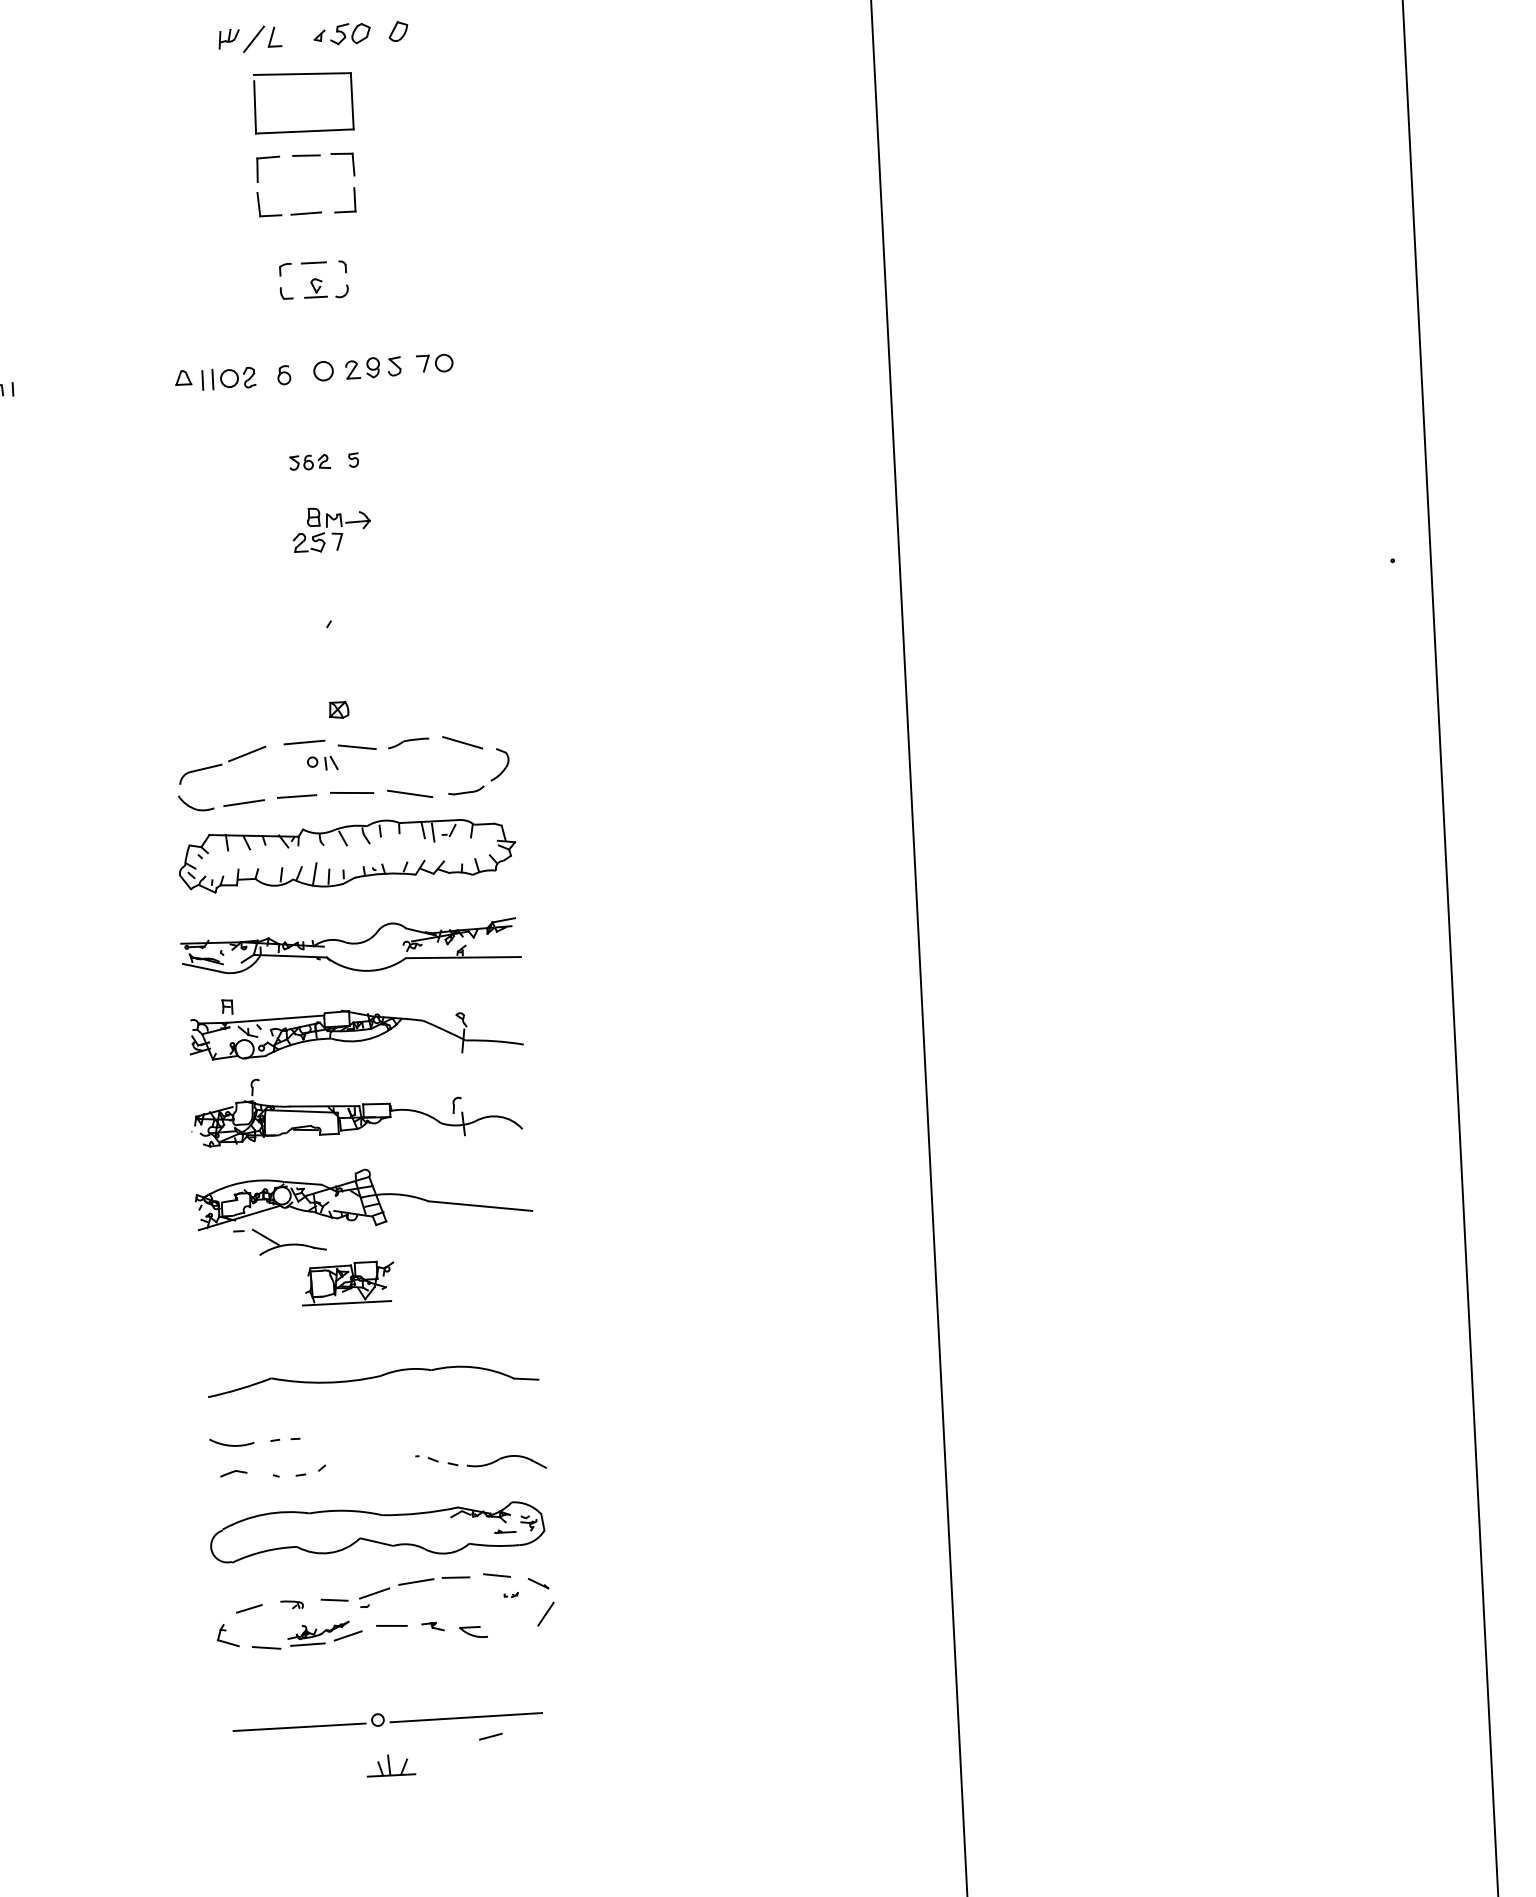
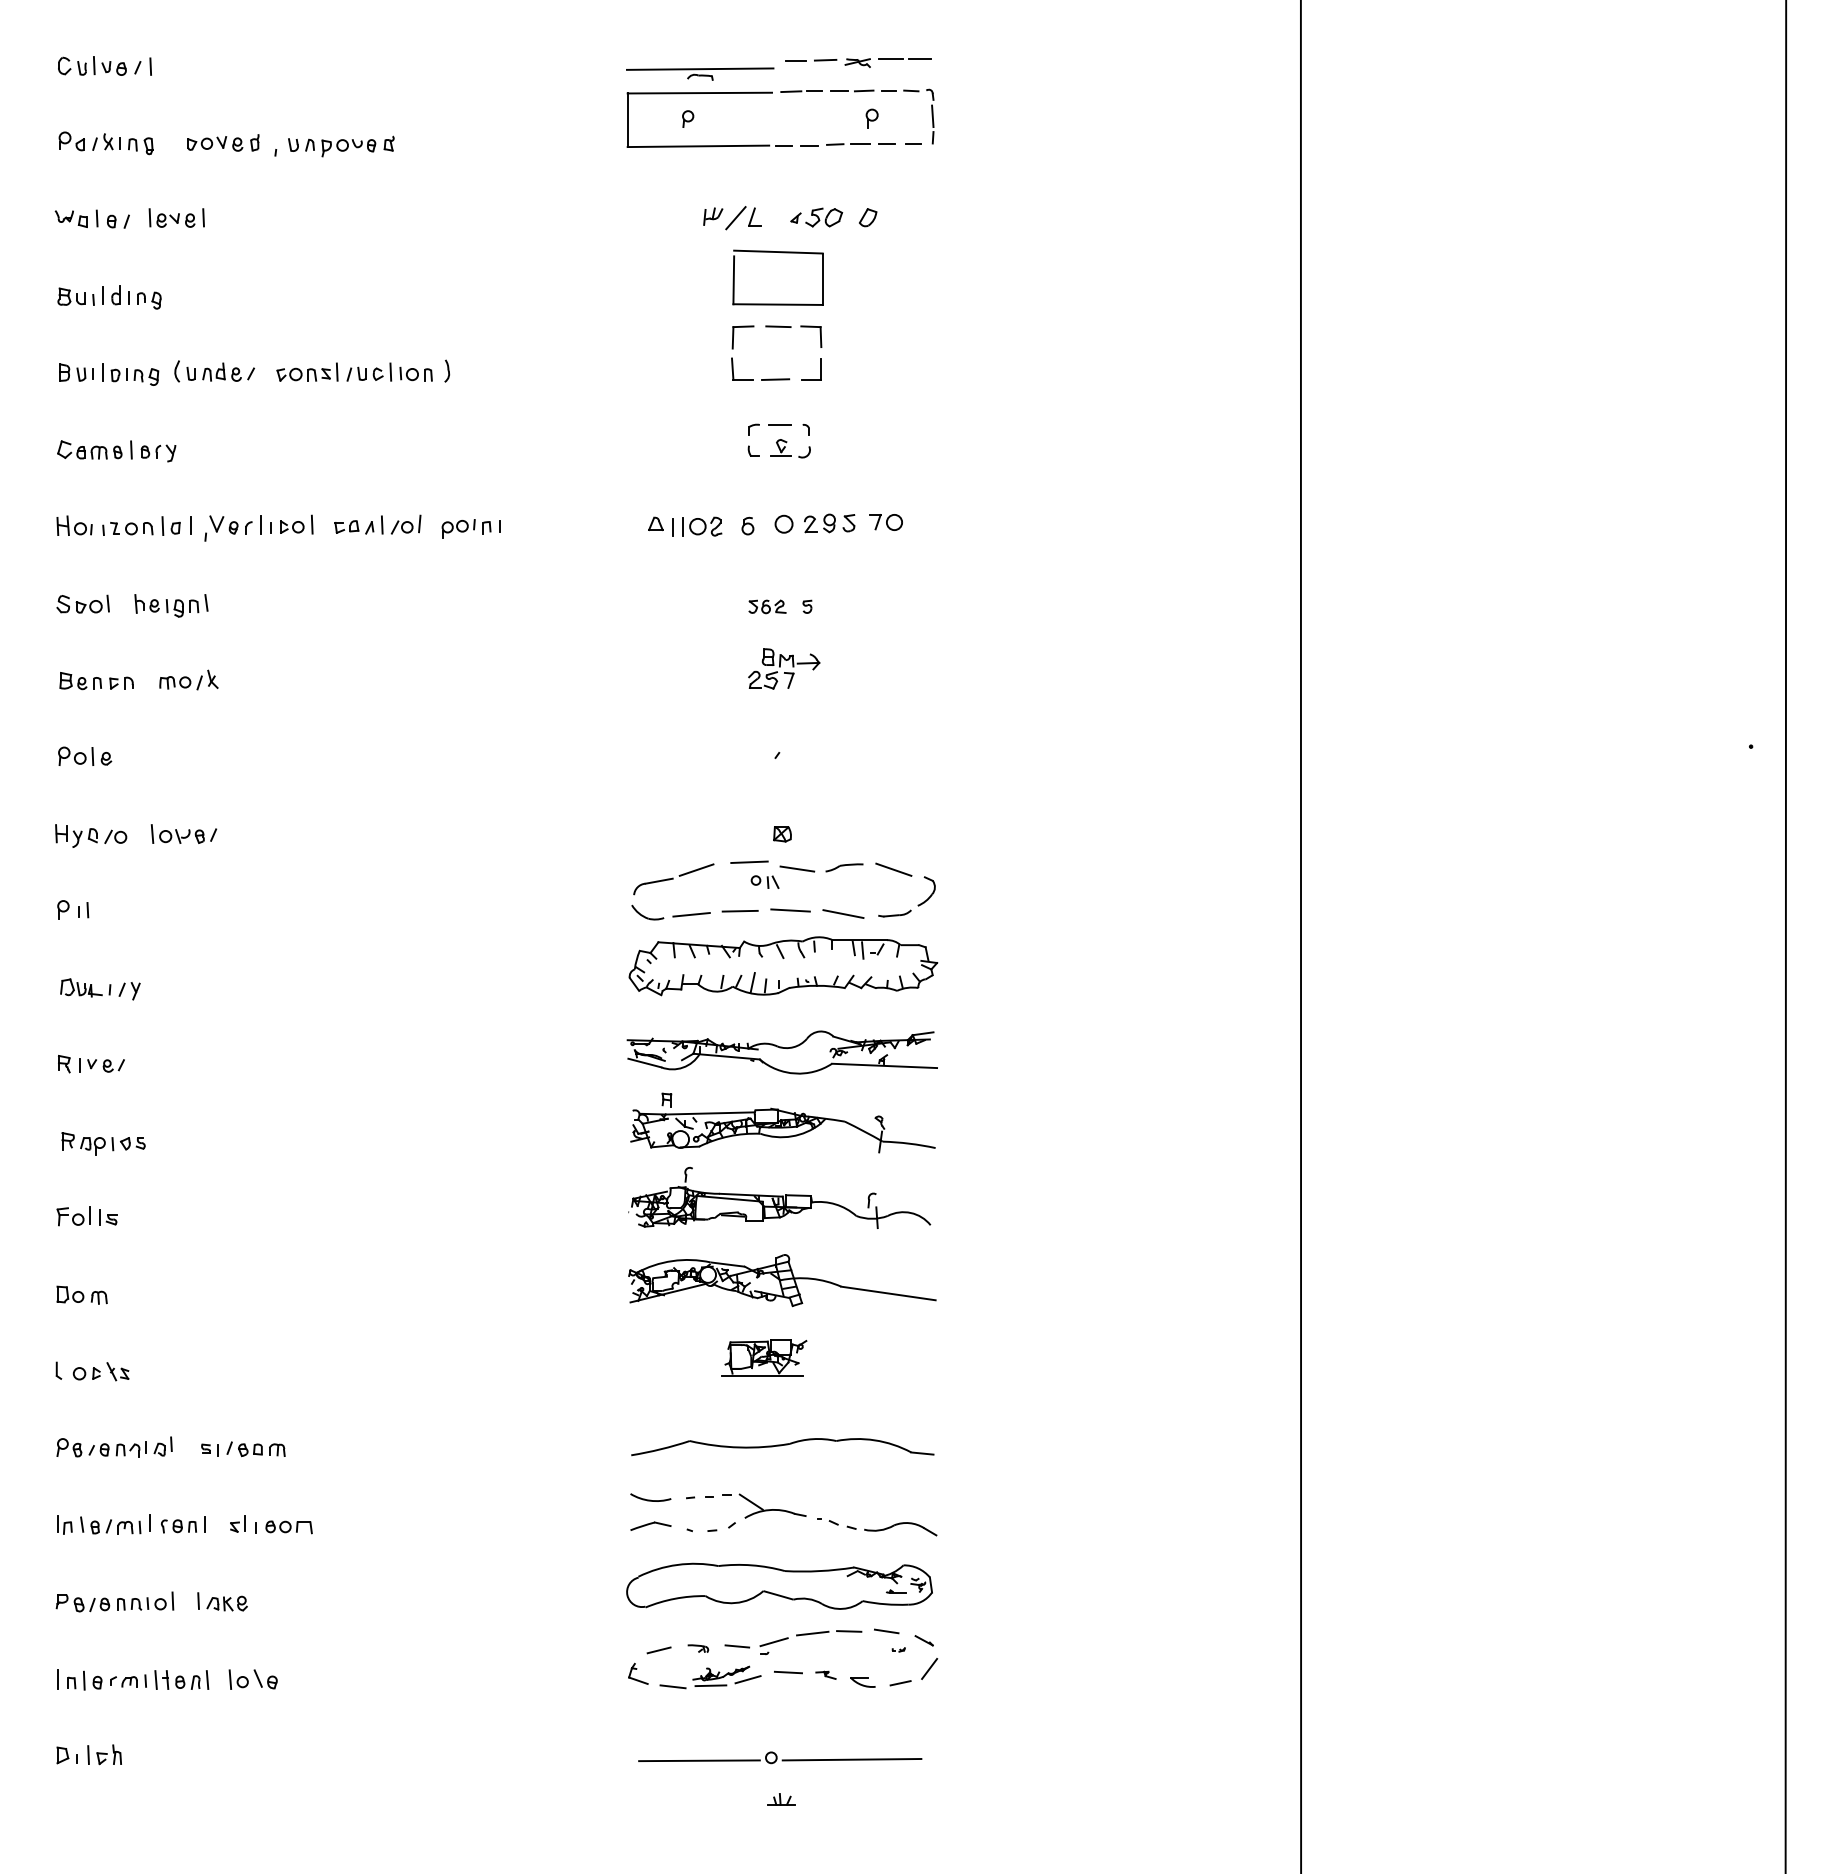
part: (280, 1240) -> (764, 1505), moved
part: (233, 1472) -> (650, 1525), size x1.67
line: (490, 1737) -> (900, 1683), moved
part: (391, 1765) -> (781, 1799), size x0.62

